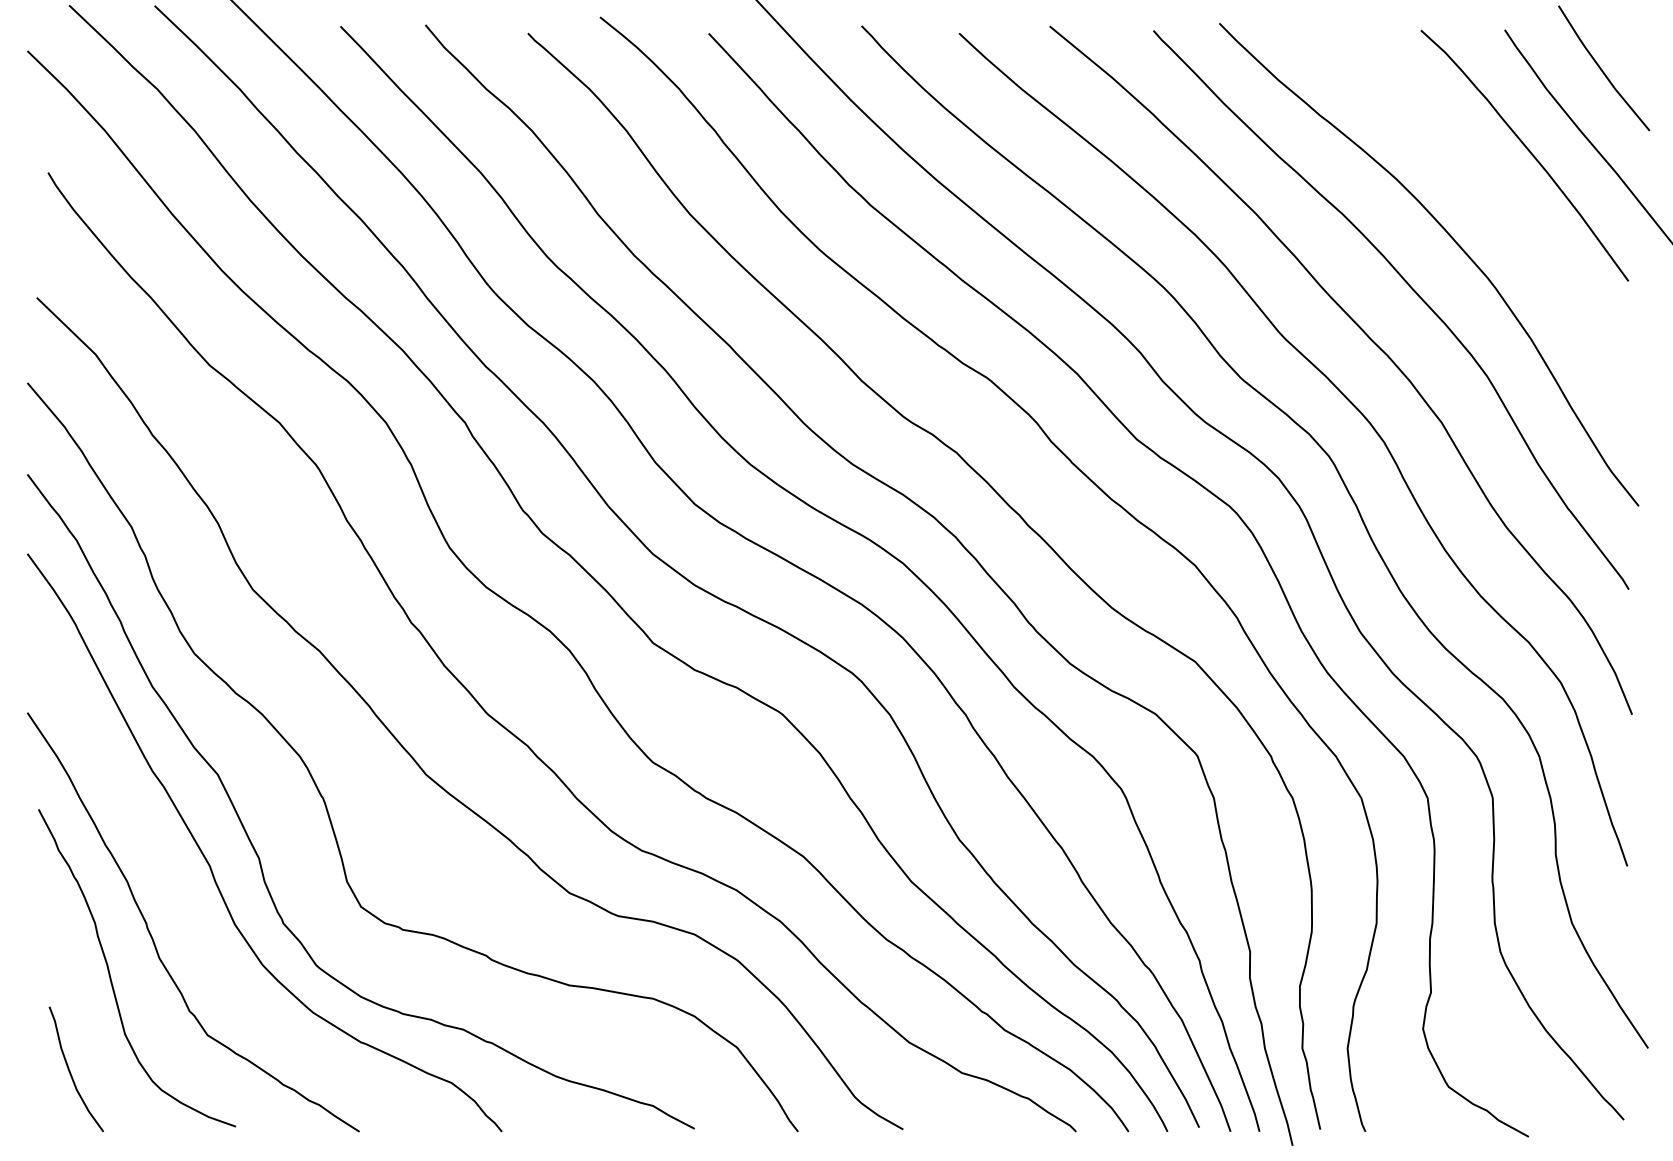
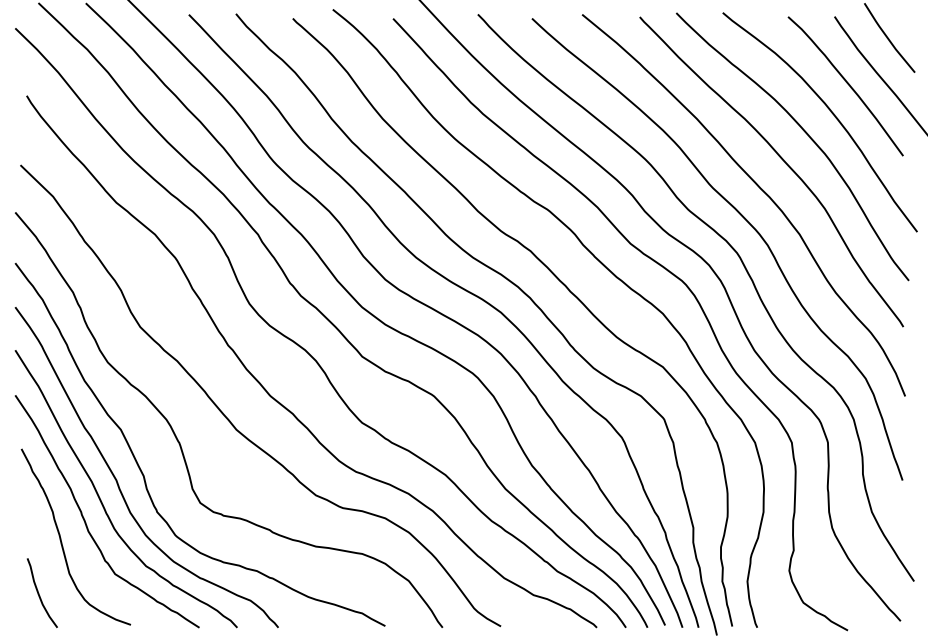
curve: (1497, 202) -> (830, 112), added
curve: (182, 900) -> (101, 499), added

